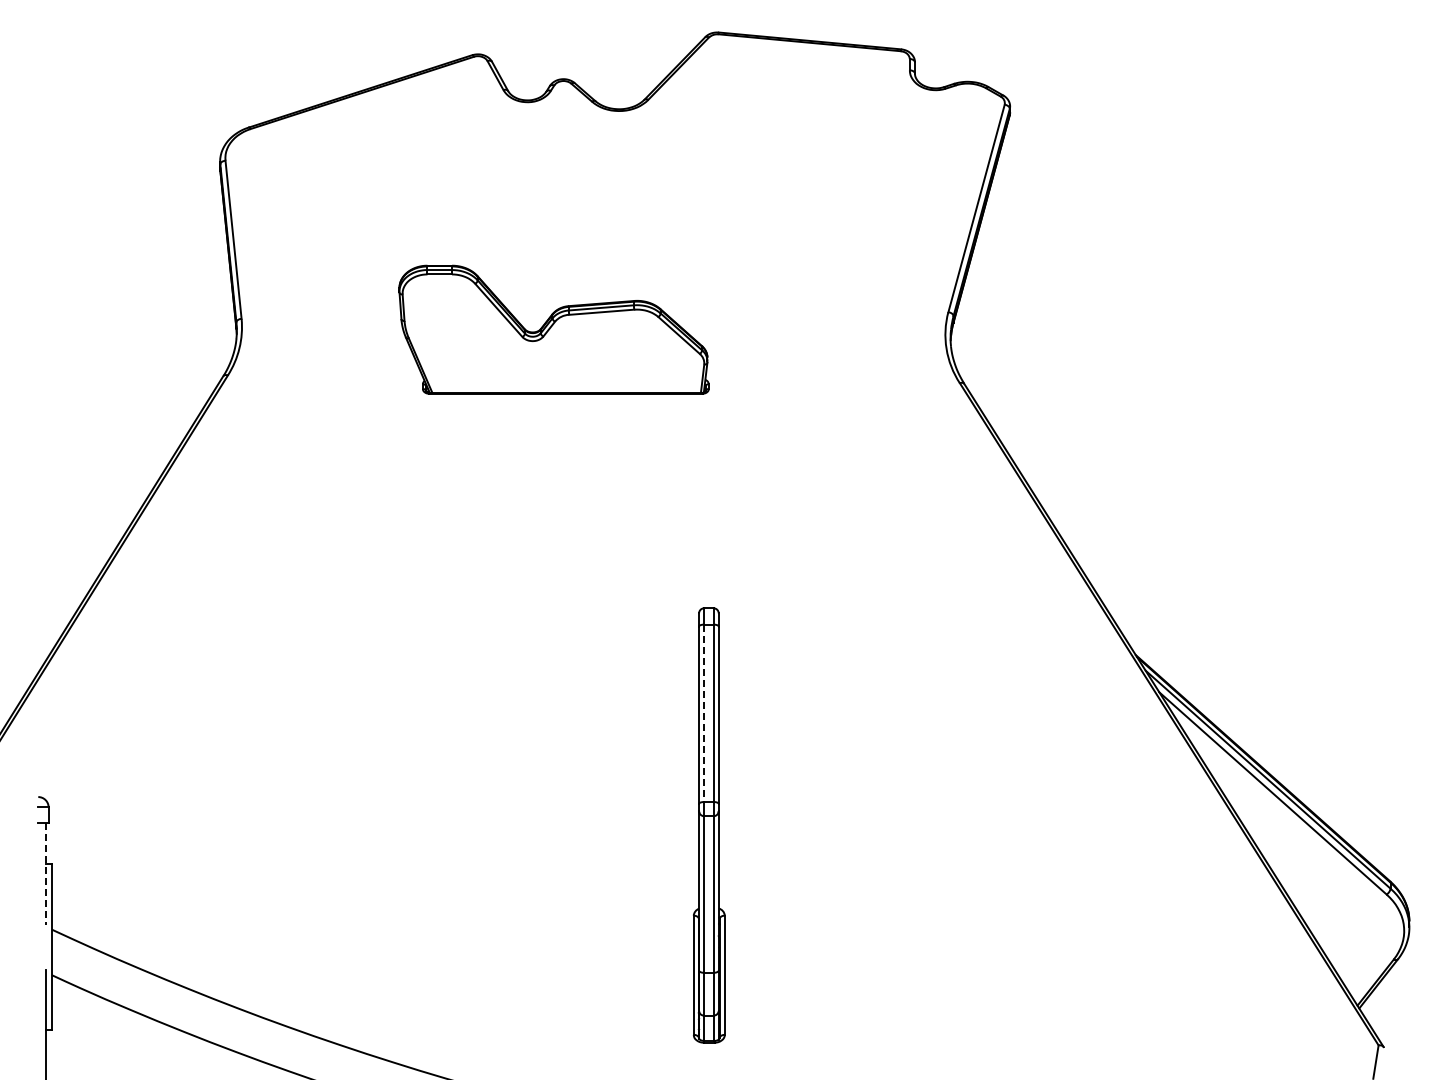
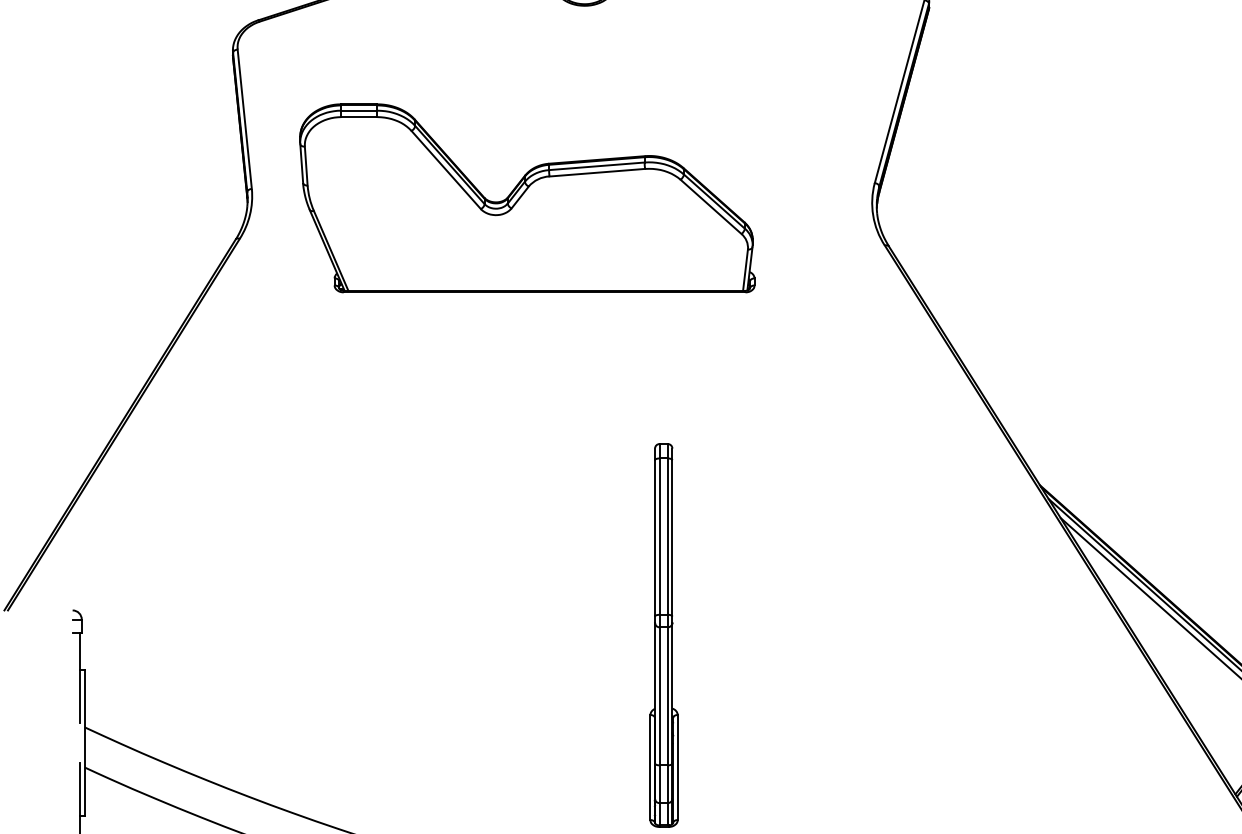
part: (553, 329) -> (526, 198), size x1.67
line: (704, 713) -> (659, 536), dashed -> solid
line: (46, 873) -> (79, 677), dashed -> solid

